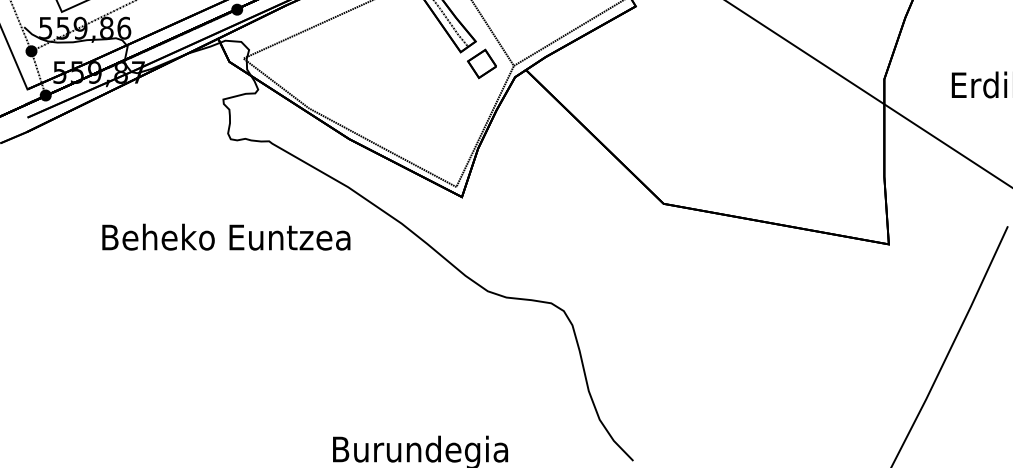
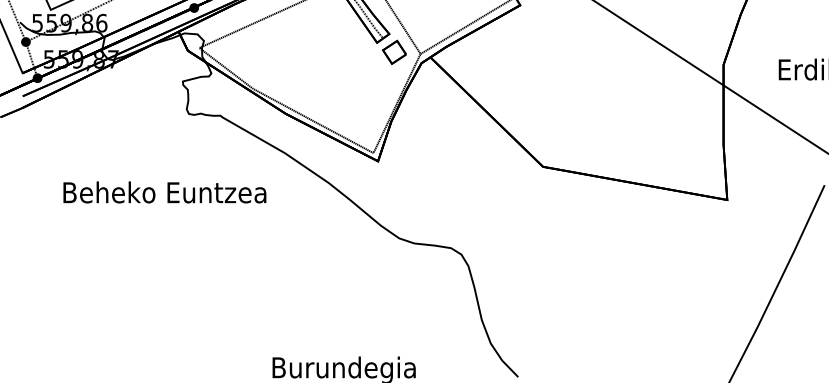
text: (226, 236) -> (165, 191), moved

